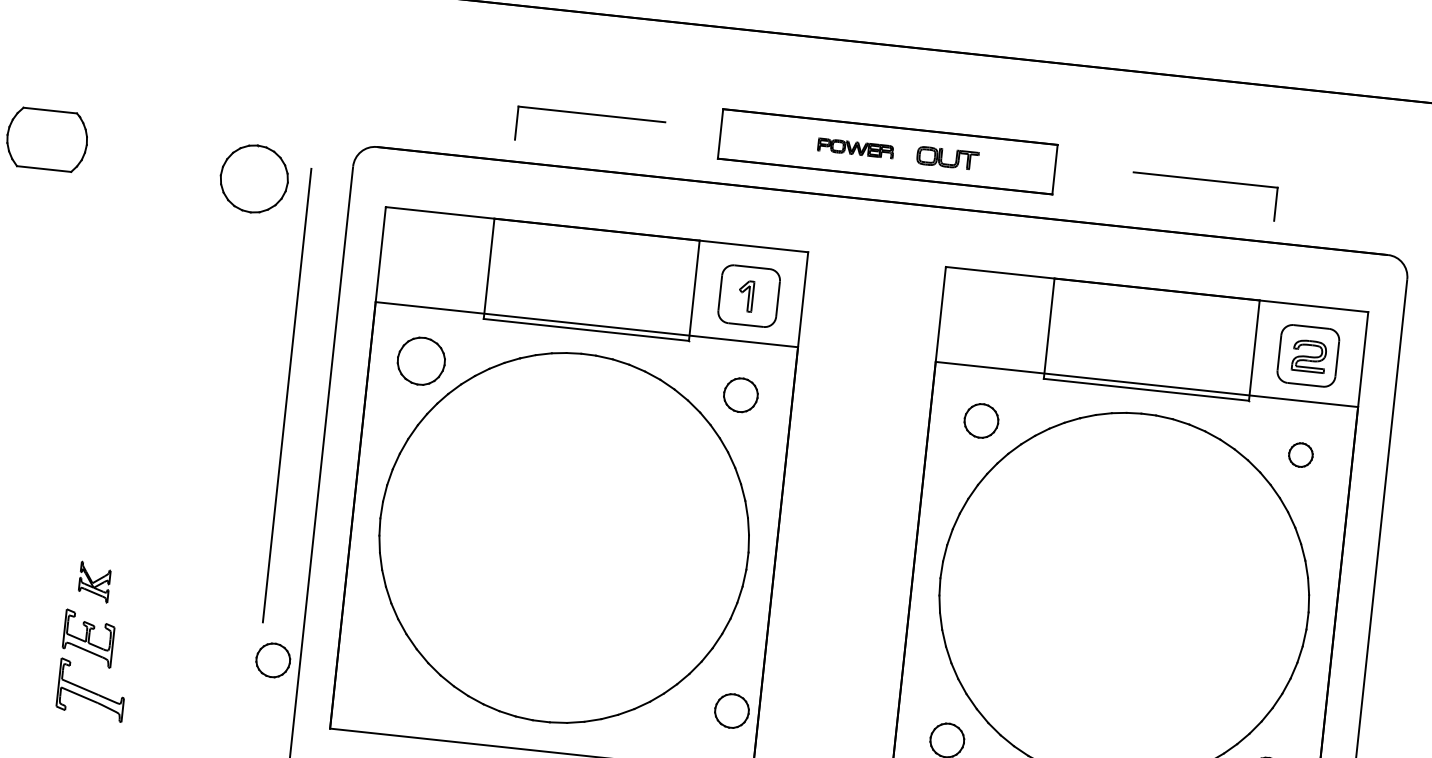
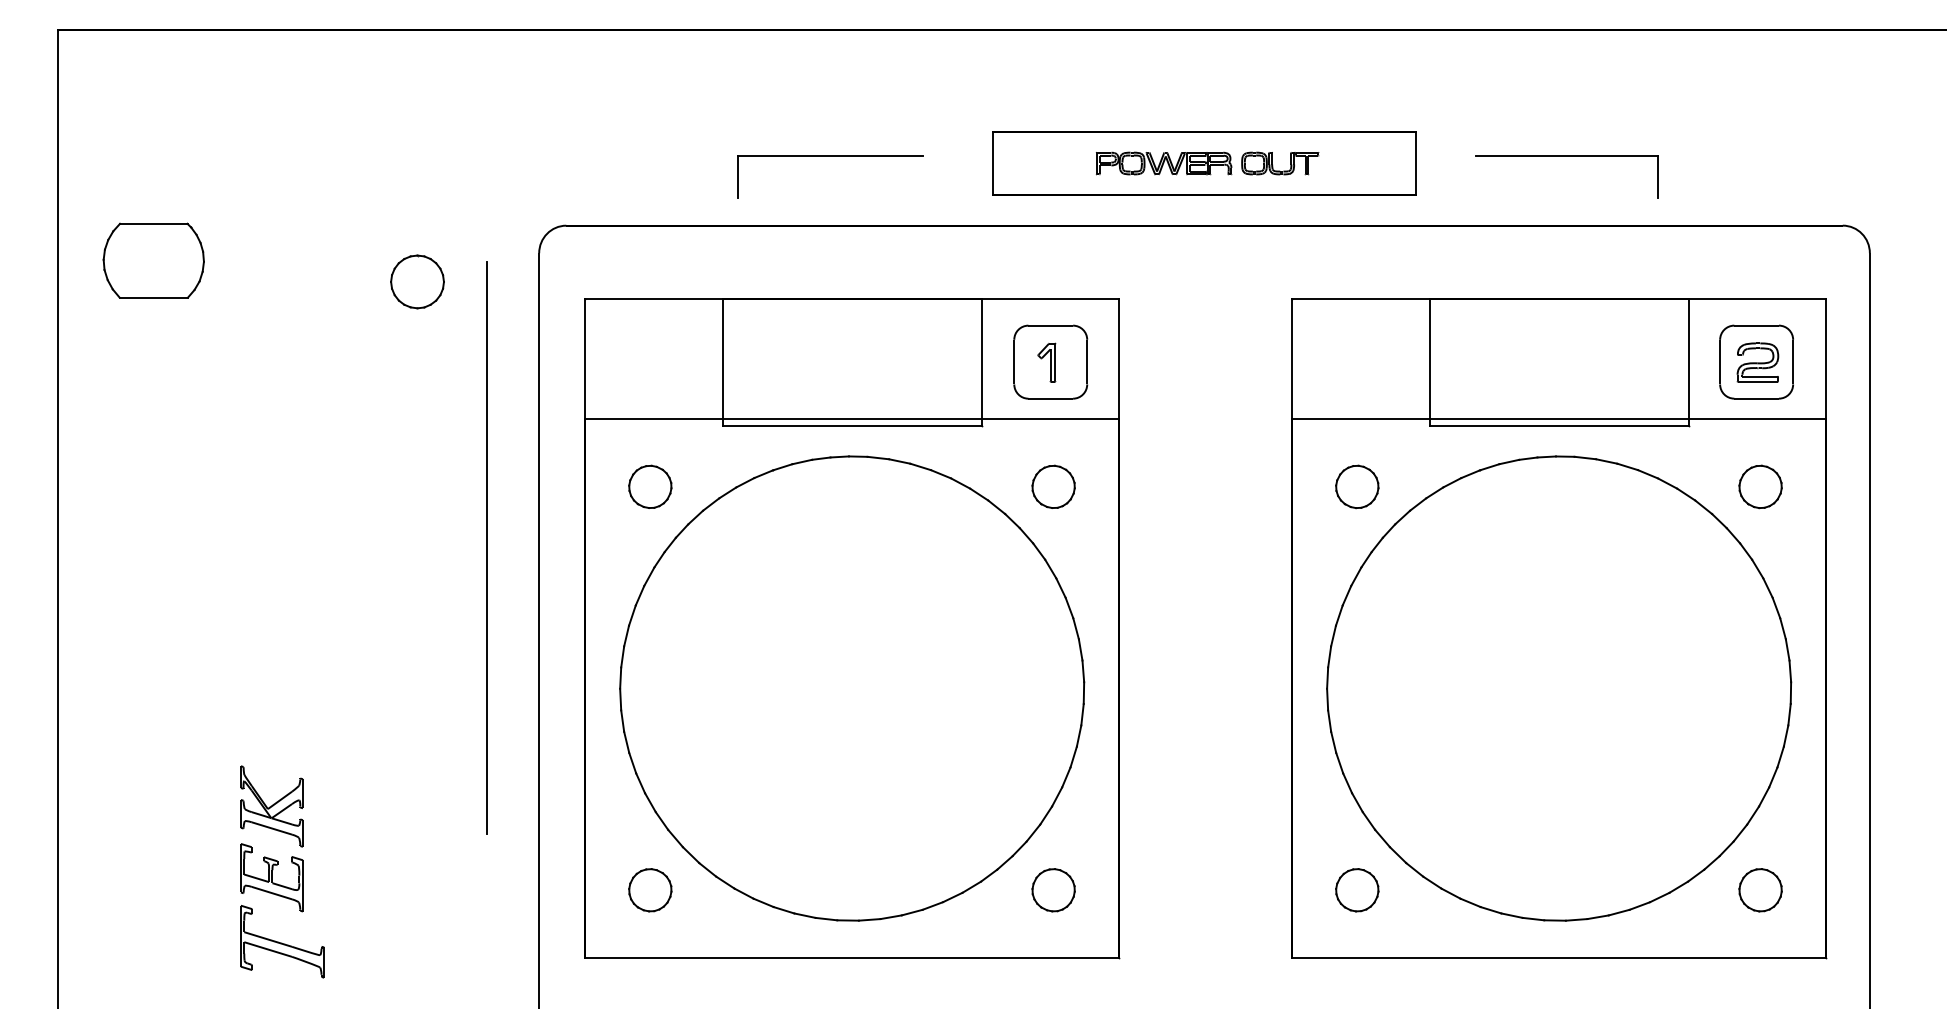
part: (856, 148) -> (1164, 163), size x1.43
part: (254, 178) -> (417, 281), size x0.62
part: (1205, 180) -> (1566, 156), moved
part: (421, 360) -> (650, 486), size x0.71
part: (1300, 454) -> (1760, 486), size x1.43
part: (94, 582) -> (271, 806), size x1.67
part: (273, 660) -> (650, 890), moved
part: (731, 711) -> (1053, 890), moved

